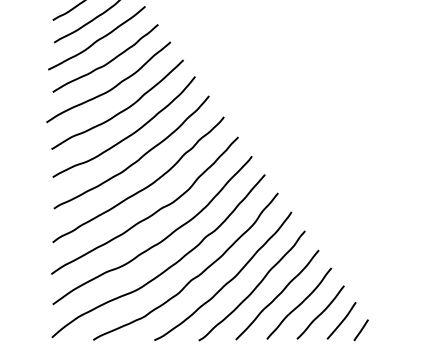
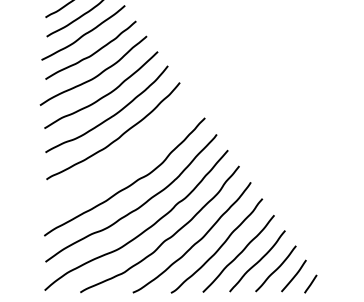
curve: (143, 187) -> (123, 161), removed

